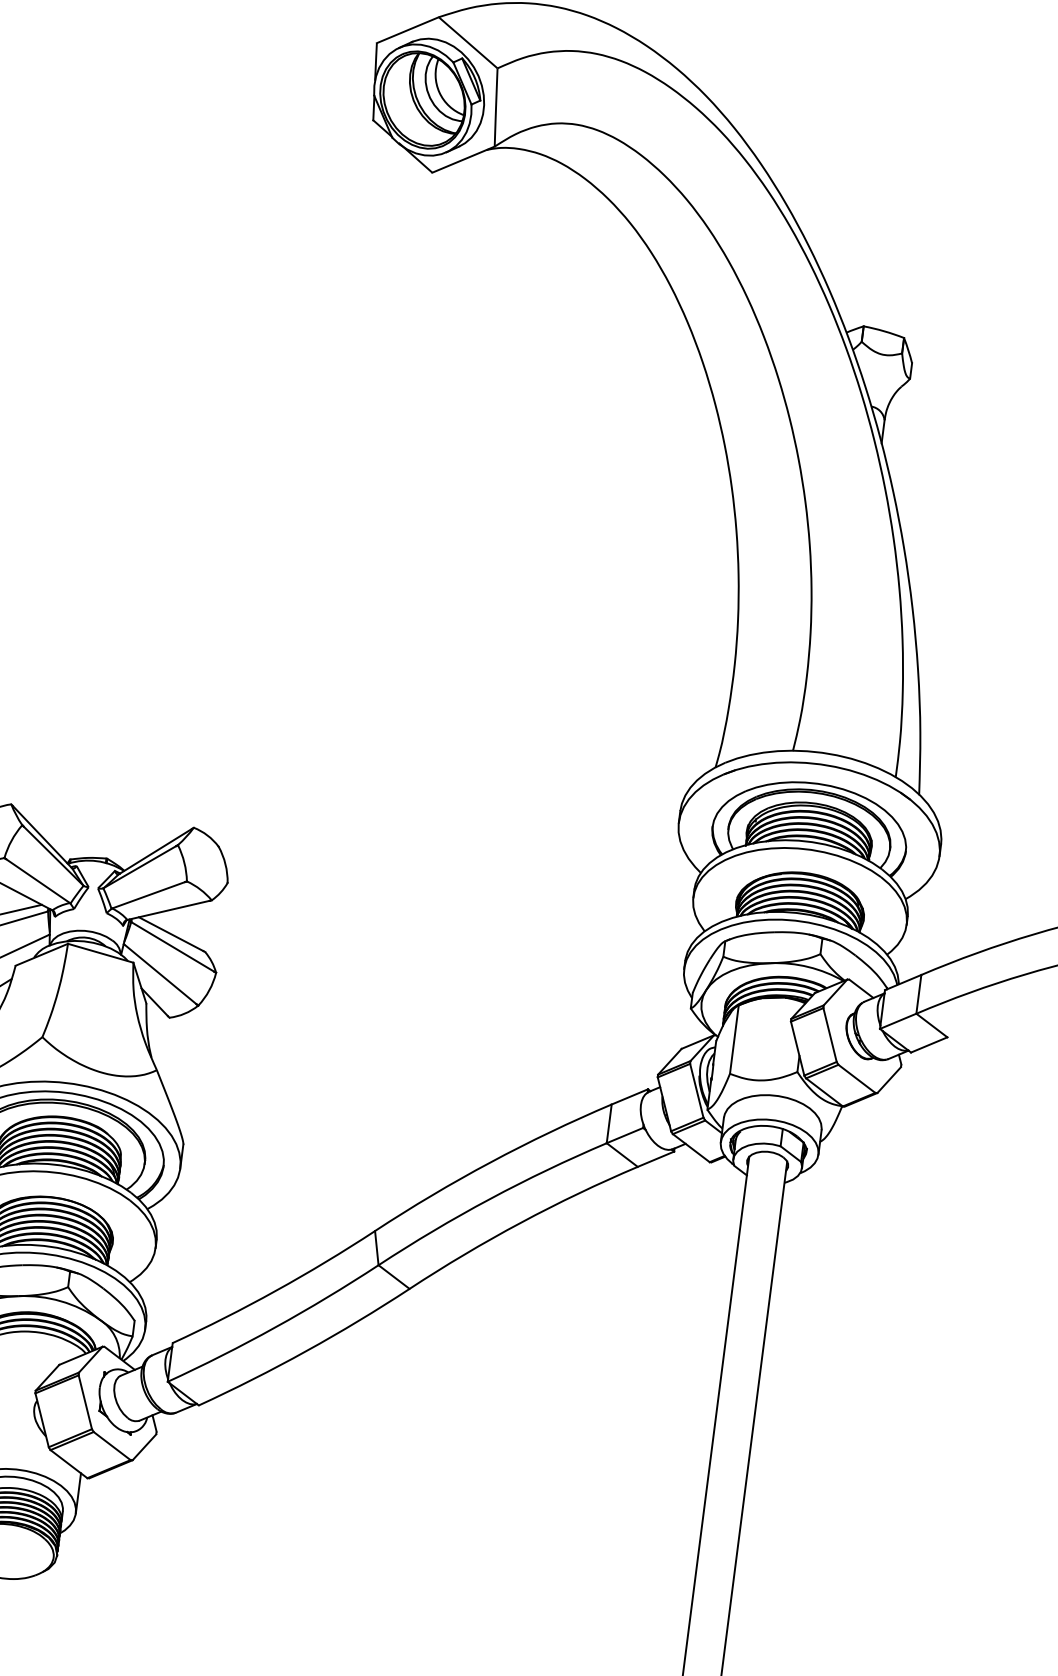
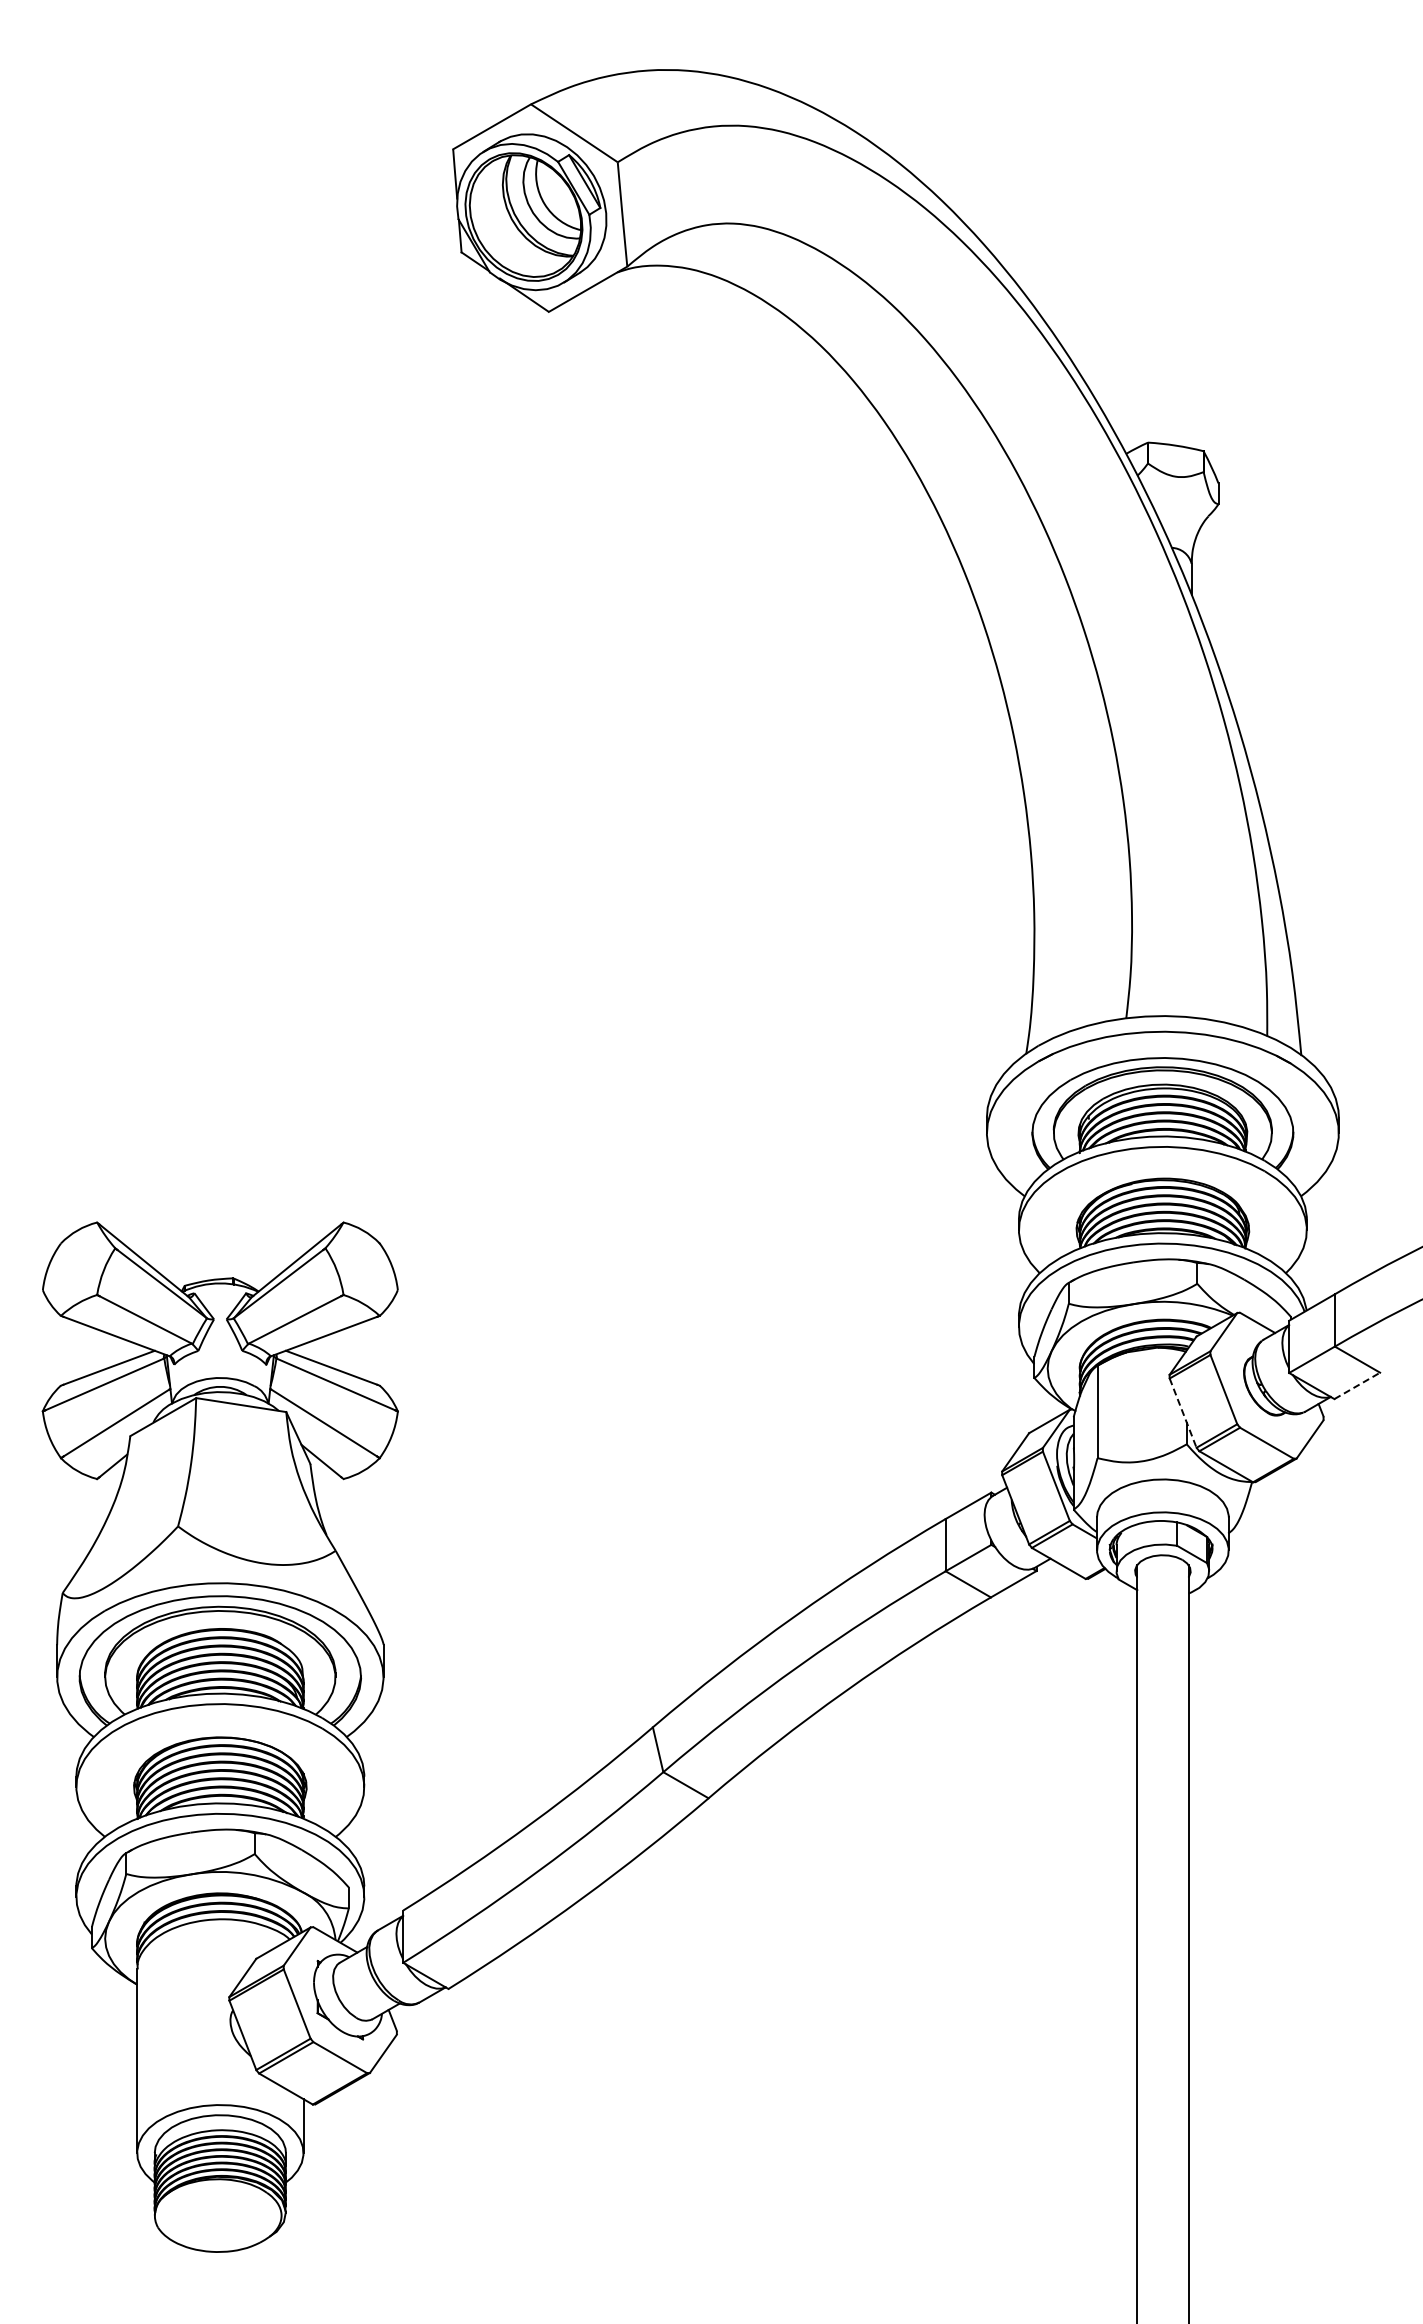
line: (929, 1044) -> (1357, 1385), solid -> dashed
line: (797, 1048) -> (1183, 1413), solid -> dashed

